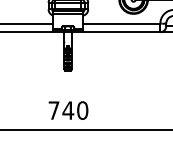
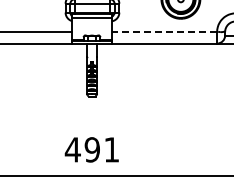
line: (121, 24) -> (164, 32), solid -> dashed
text: (67, 110) -> (91, 149), 740 -> 491

